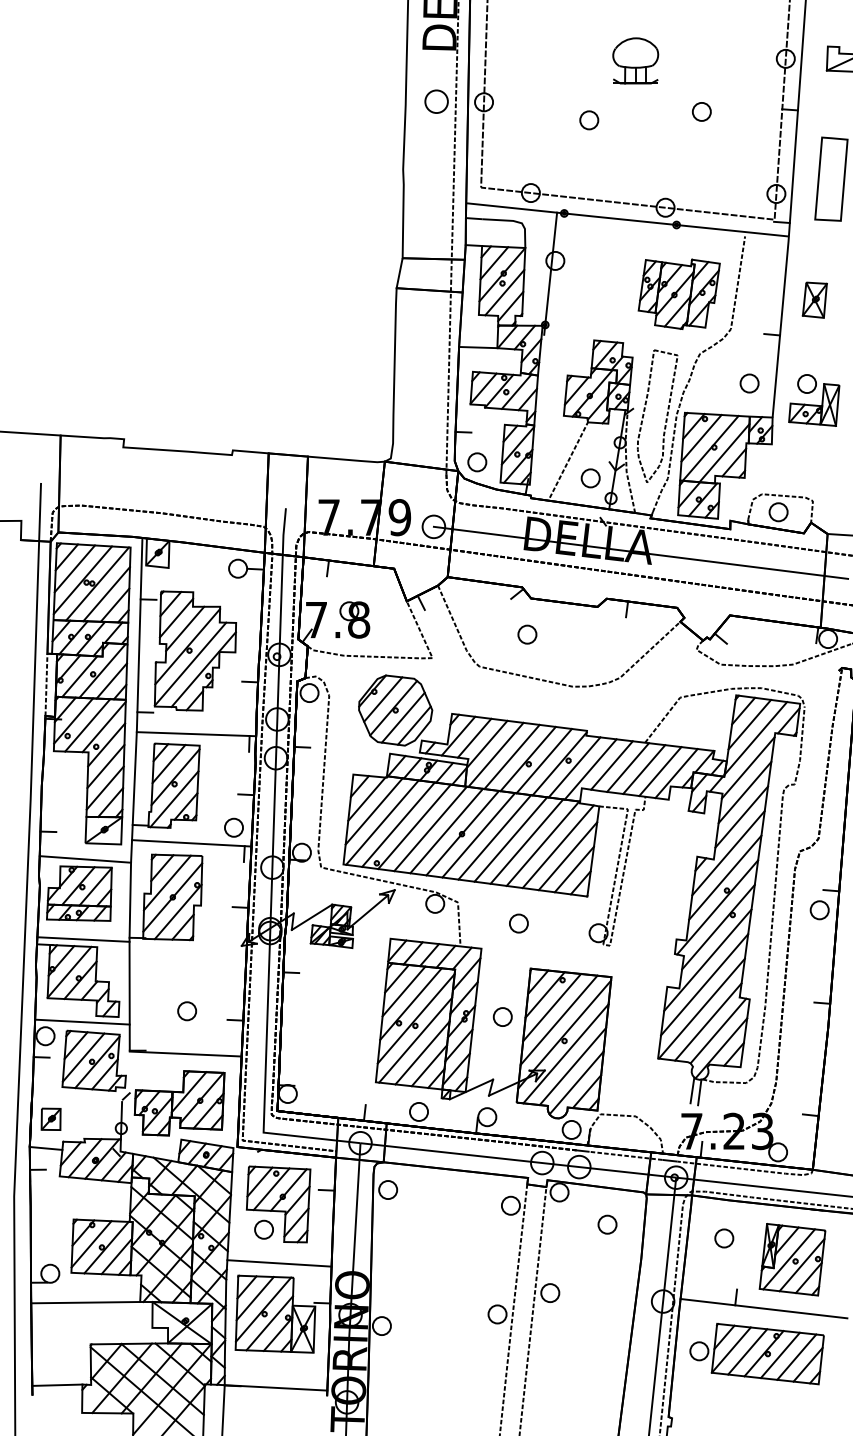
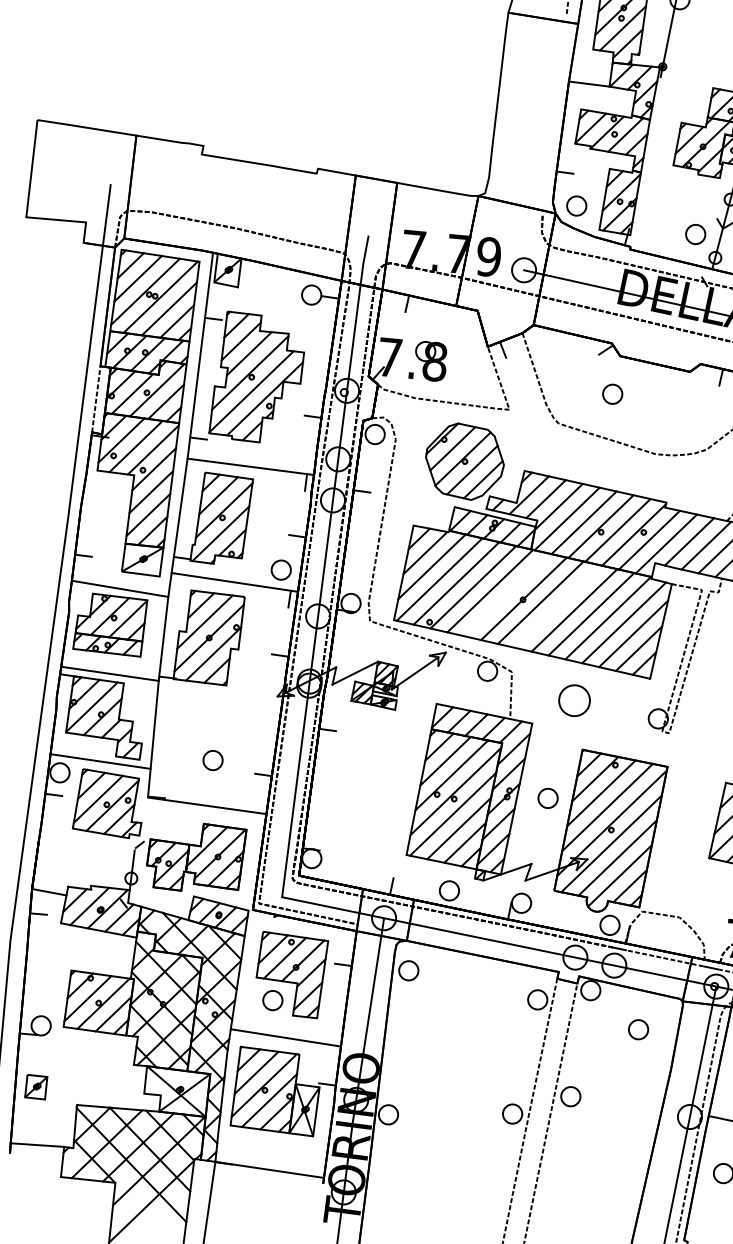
line: (448, 379) -> (554, 115), removed
line: (568, 459) -> (673, 212), removed
line: (446, 830) -> (506, 594), removed
line: (494, 837) -> (557, 606), removed
part: (518, 923) -> (574, 700), size x1.6
part: (50, 1118) -> (35, 1086), moved
line: (85, 1302) -> (75, 1059), removed

